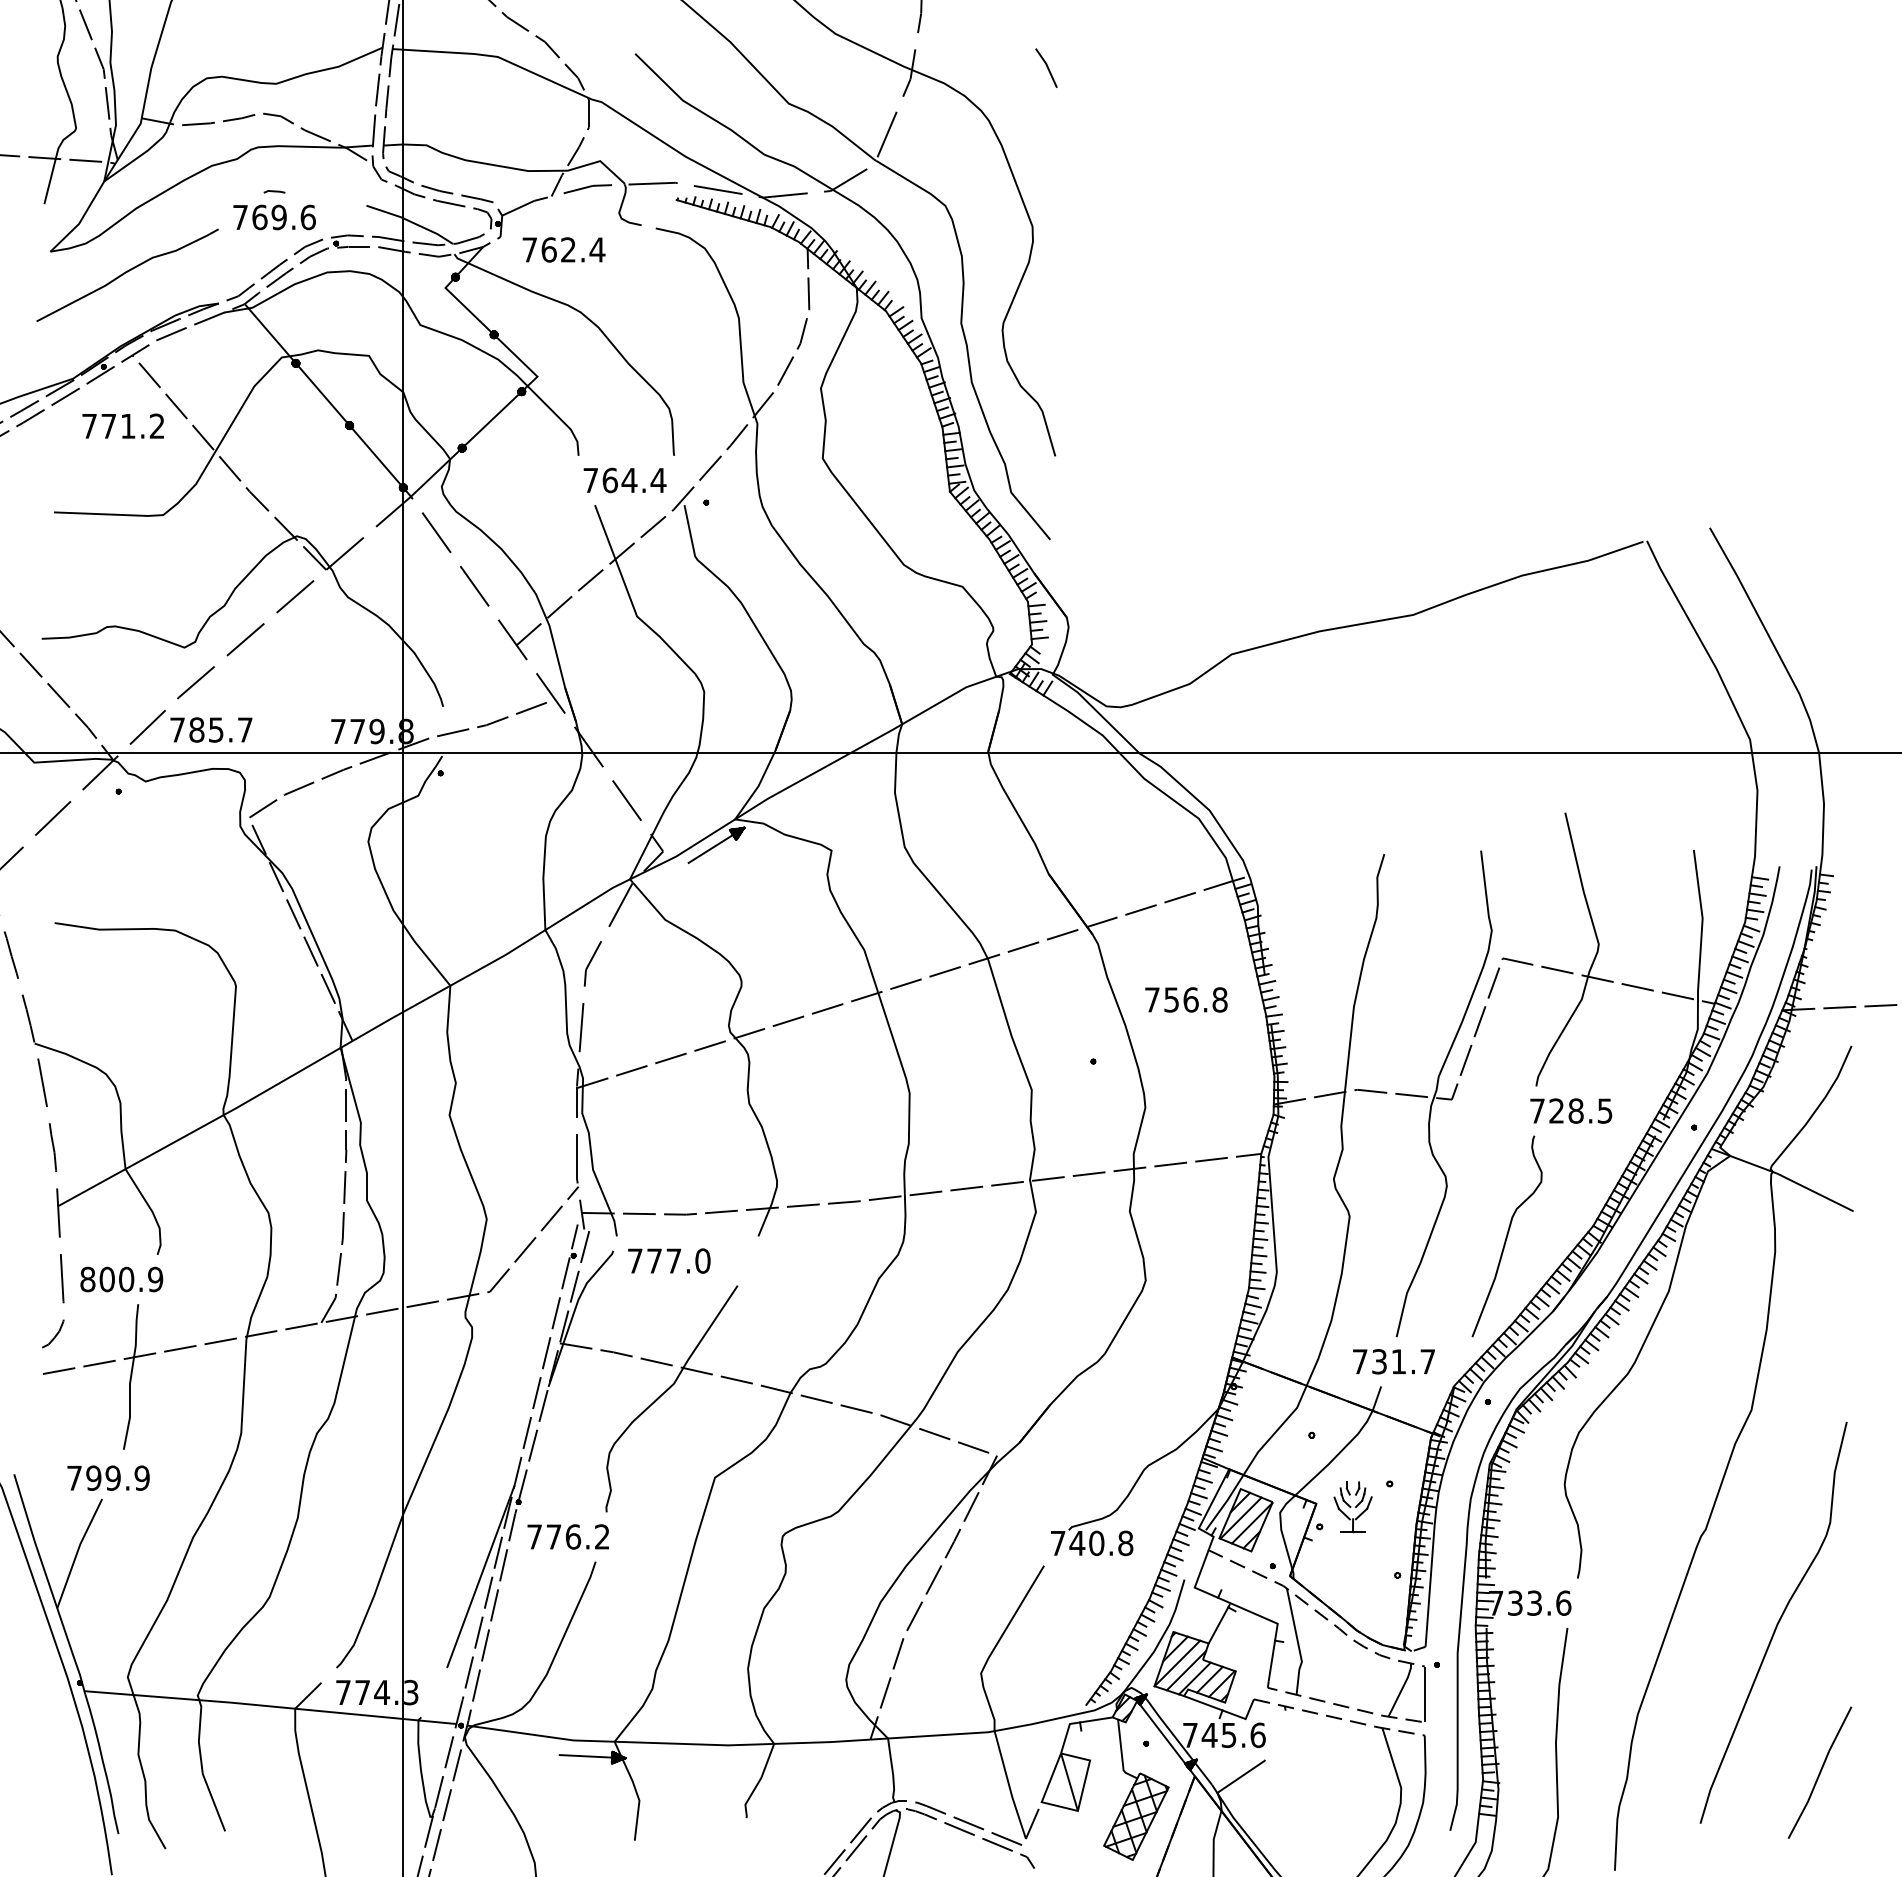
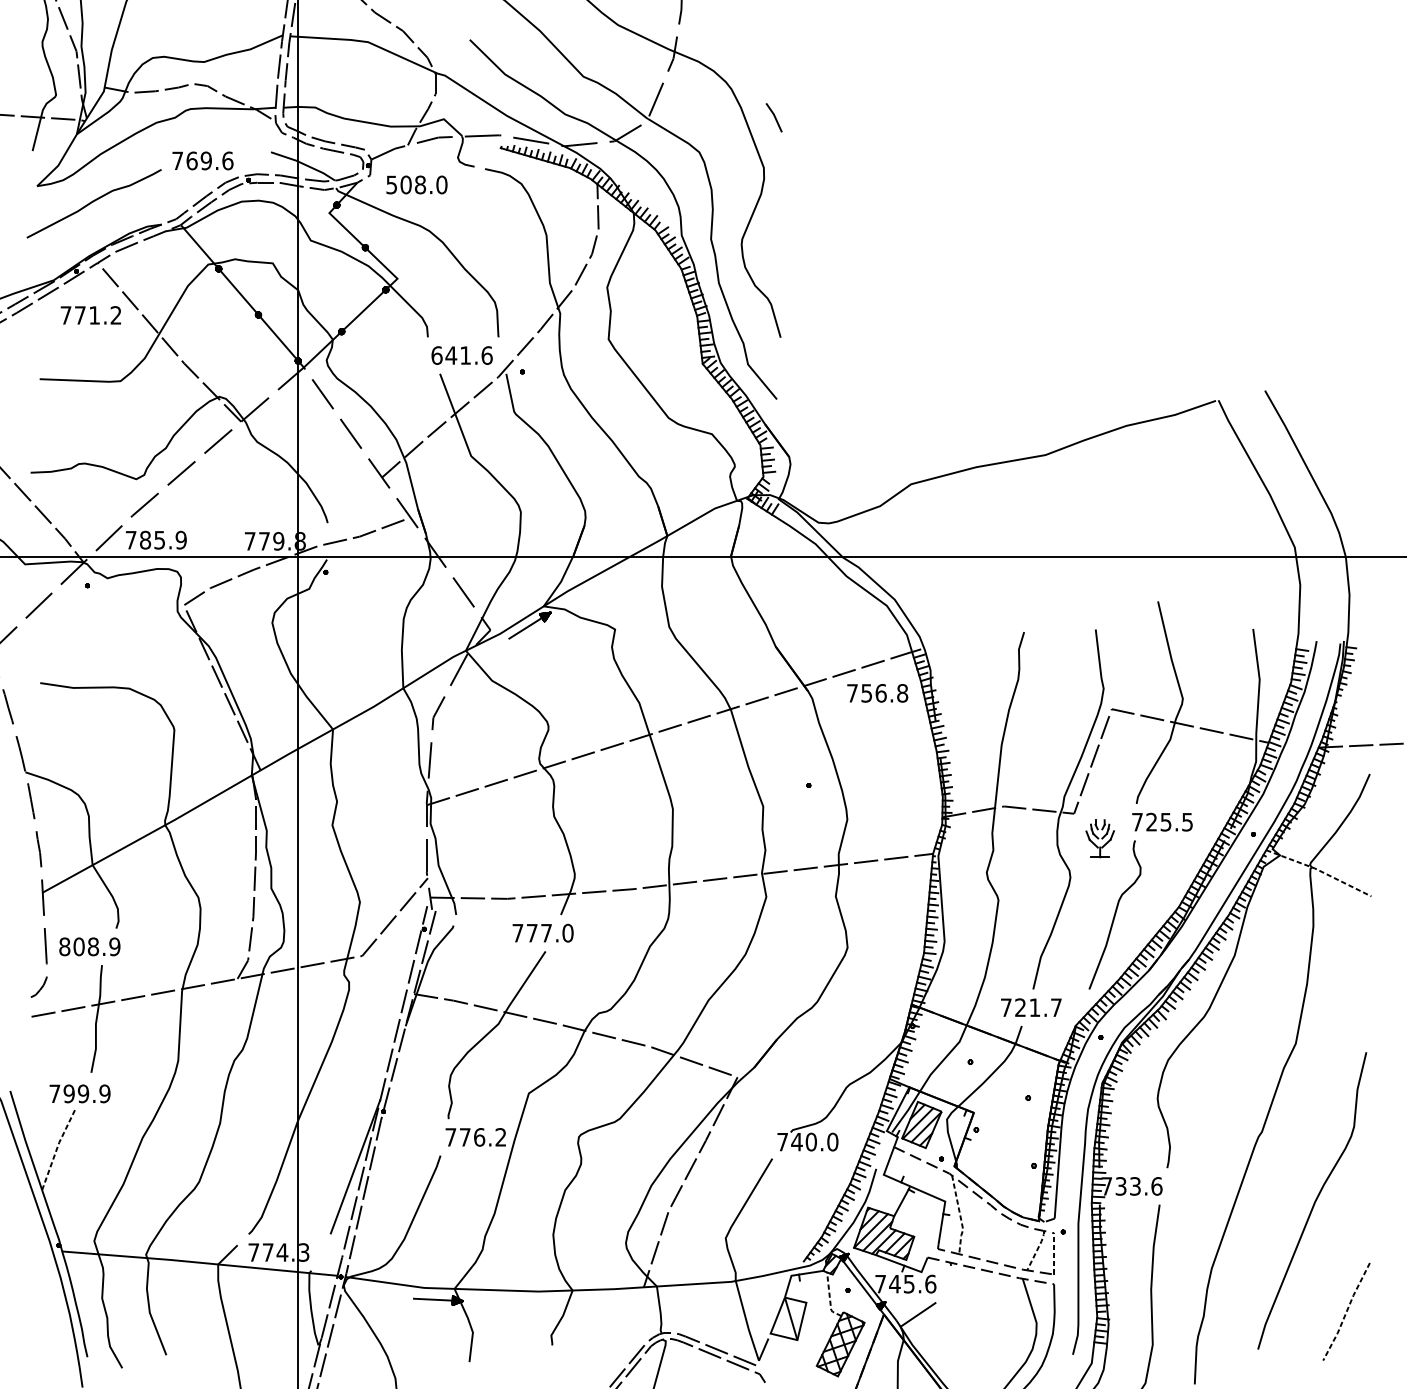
line: (1046, 67) -> (774, 117), moved
line: (274, 191) -> (202, 141), removed
text: (563, 249) -> (416, 184), 762.4 -> 508.0
text: (624, 480) -> (461, 355), 764.4 -> 641.6
text: (244, 729) -> (180, 539), 785.7 -> 785.9
text: (1186, 999) -> (877, 693), moved
text: (1575, 1110) -> (1165, 821), 728.5 -> 725.5
line: (1783, 1176) -> (1319, 870), solid -> dashed
text: (669, 1260) -> (543, 932), moved
text: (126, 1279) -> (93, 946), 800.9 -> 808.9
text: (1379, 1361) -> (1020, 1007), 731.7 -> 721.7
part: (1352, 1507) -> (1099, 838), moved
text: (567, 1536) -> (475, 1137), moved
text: (1125, 1543) -> (832, 1142), 740.8 -> 740.0
line: (77, 1551) -> (57, 1148), solid -> dashed
line: (1298, 1643) -> (960, 1216), solid -> dashed
line: (1401, 1689) -> (1036, 1250), solid -> dashed
line: (1424, 1694) -> (1053, 1253), solid -> dashed
line: (1121, 1754) -> (829, 1298), solid -> dashed
line: (1819, 1773) -> (1346, 1312), solid -> dashed

